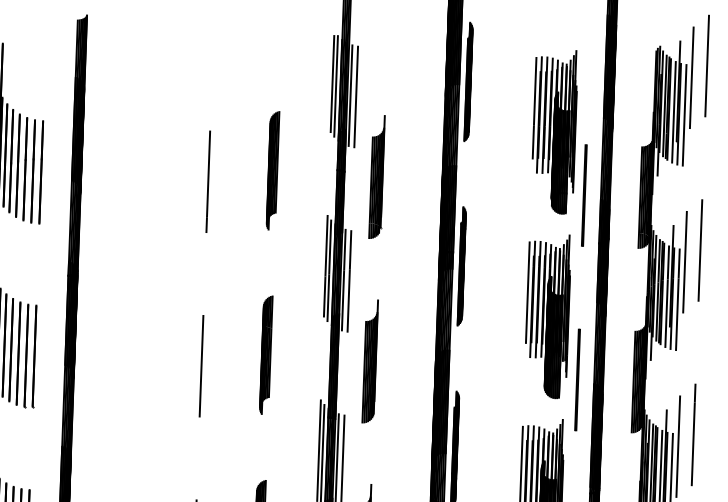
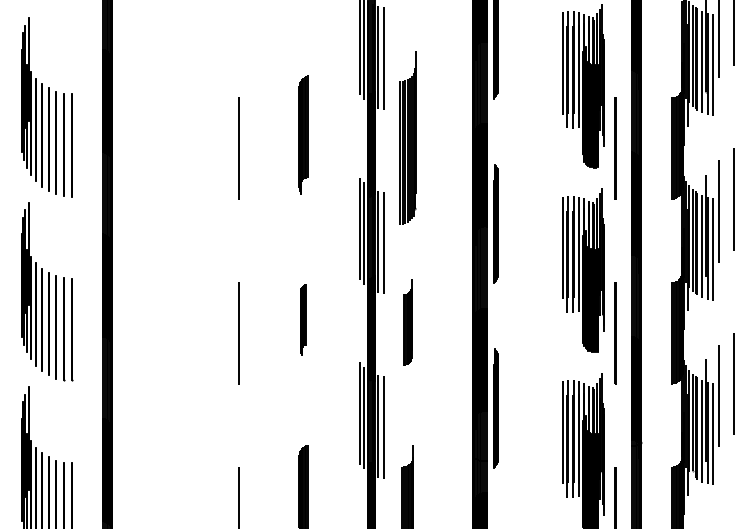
part: (376, 176) -> (407, 137), size x1.4
part: (266, 354) -> (303, 319), size x0.6
part: (369, 361) -> (407, 322), size x0.7

